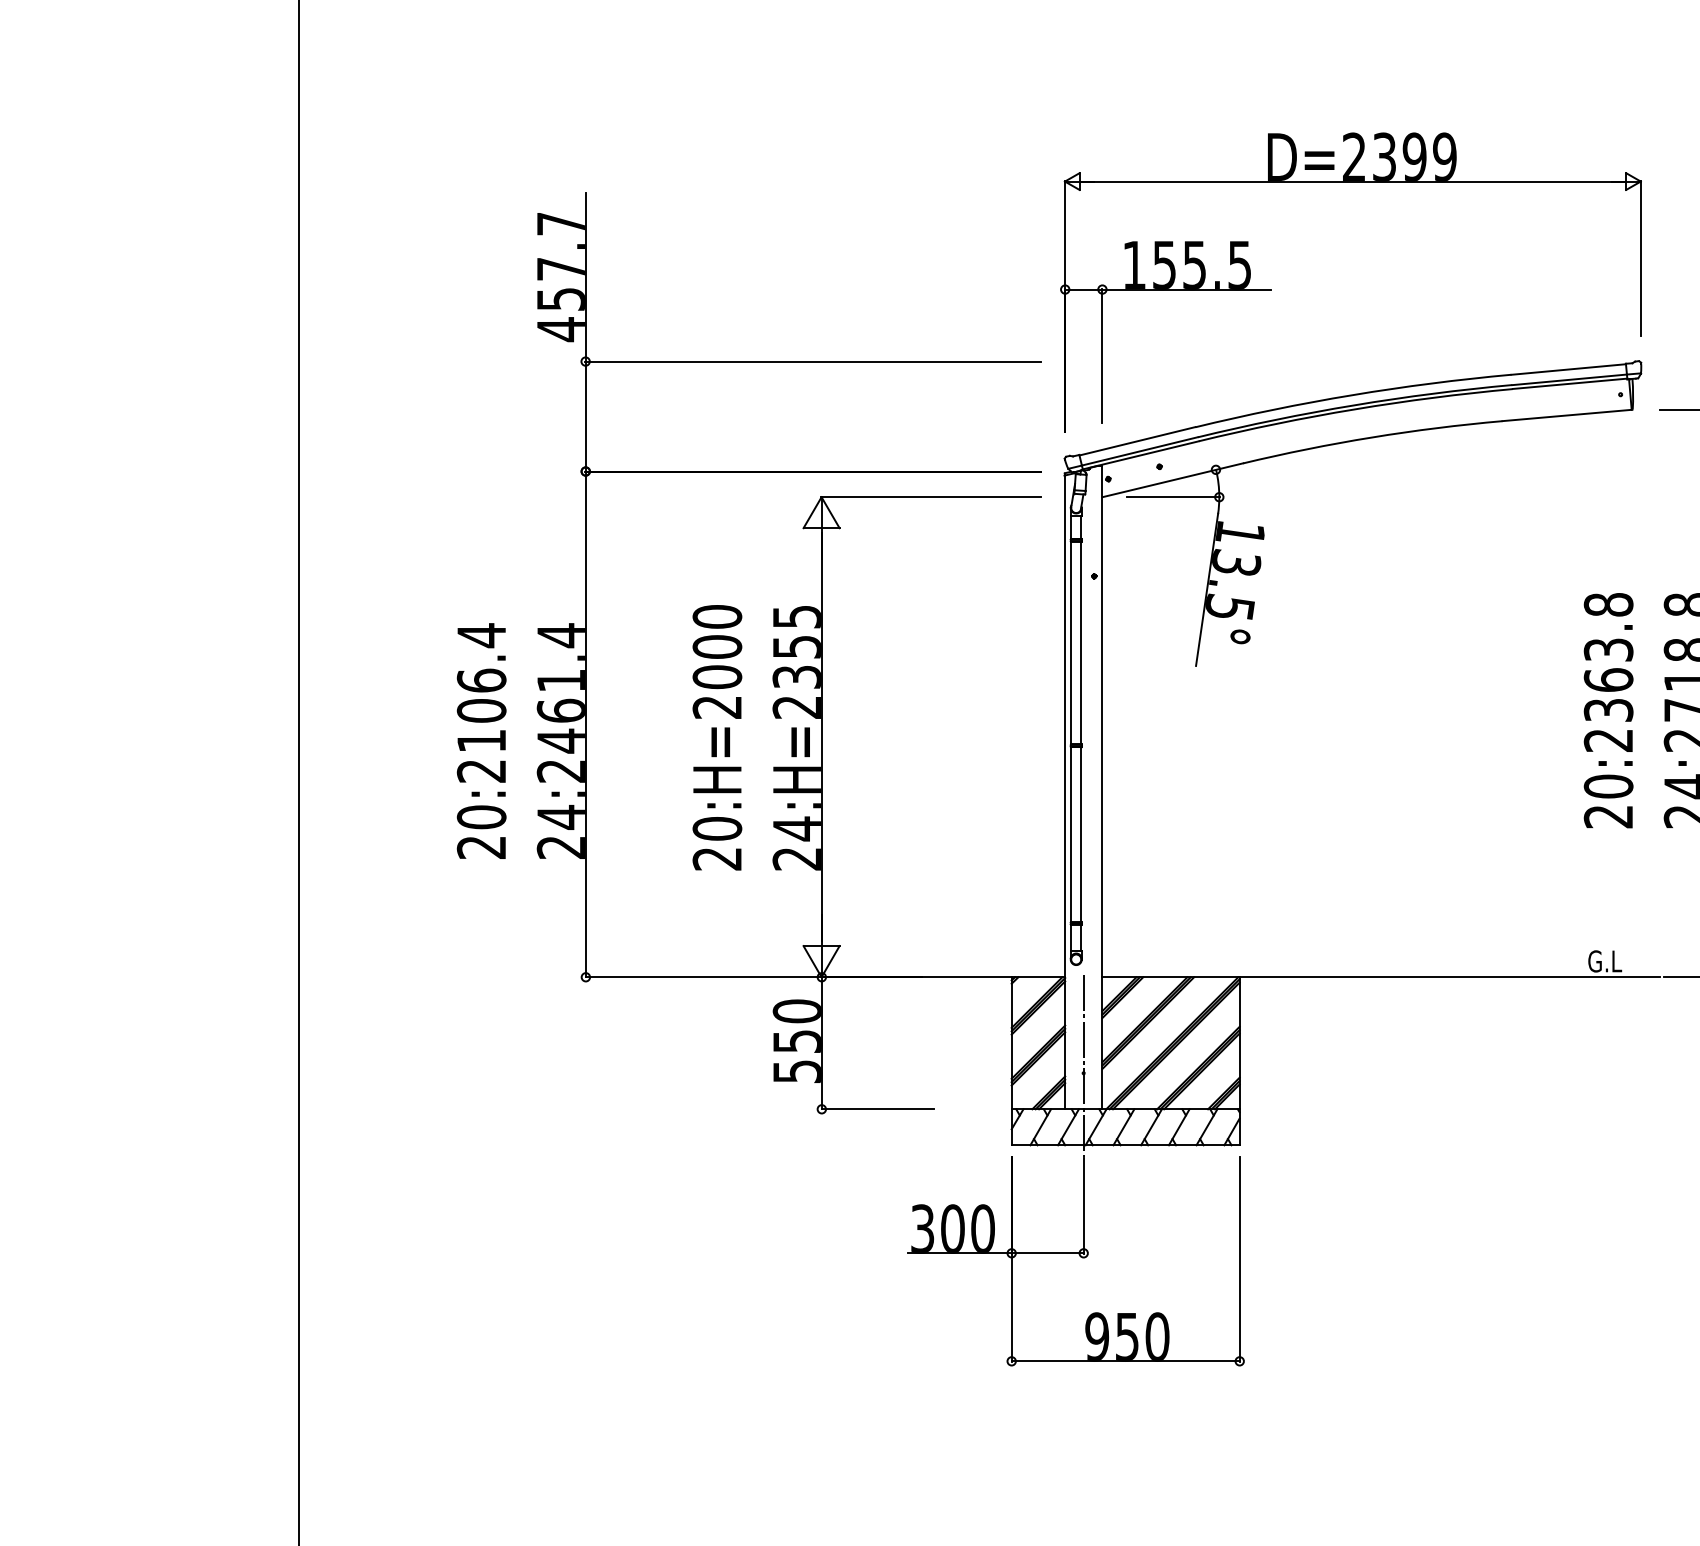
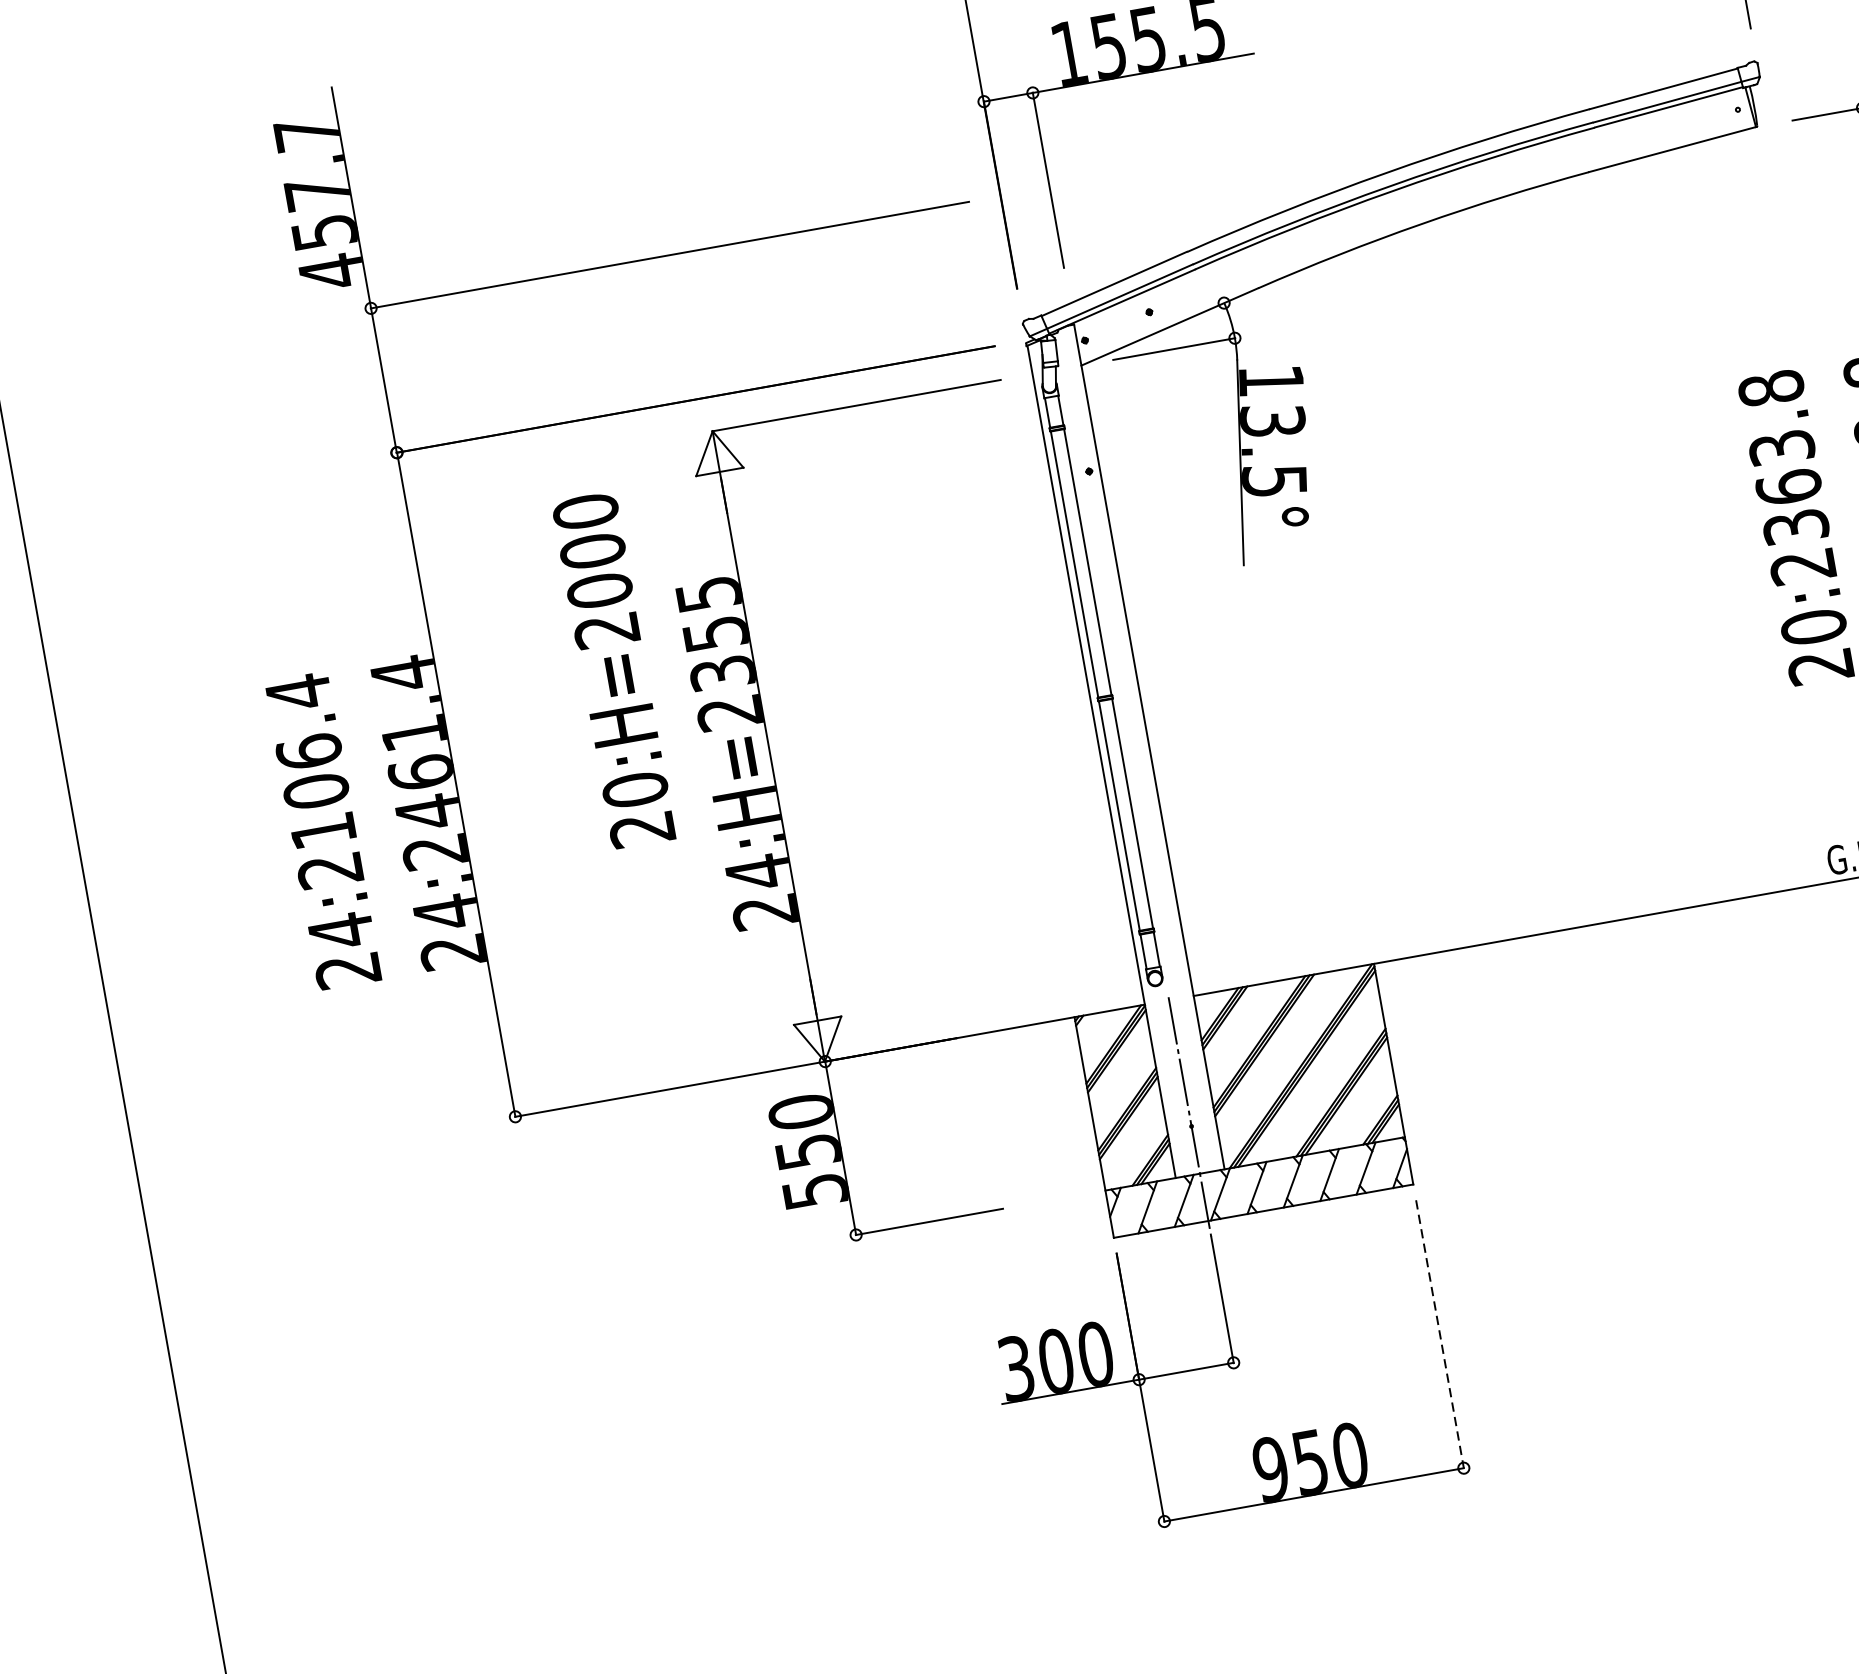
text: (717, 737) -> (614, 670), moved
text: (481, 816) -> (340, 930), 20:2106.4 -> 24:2106.4
line: (1239, 1259) -> (1439, 1334), solid -> dashed

